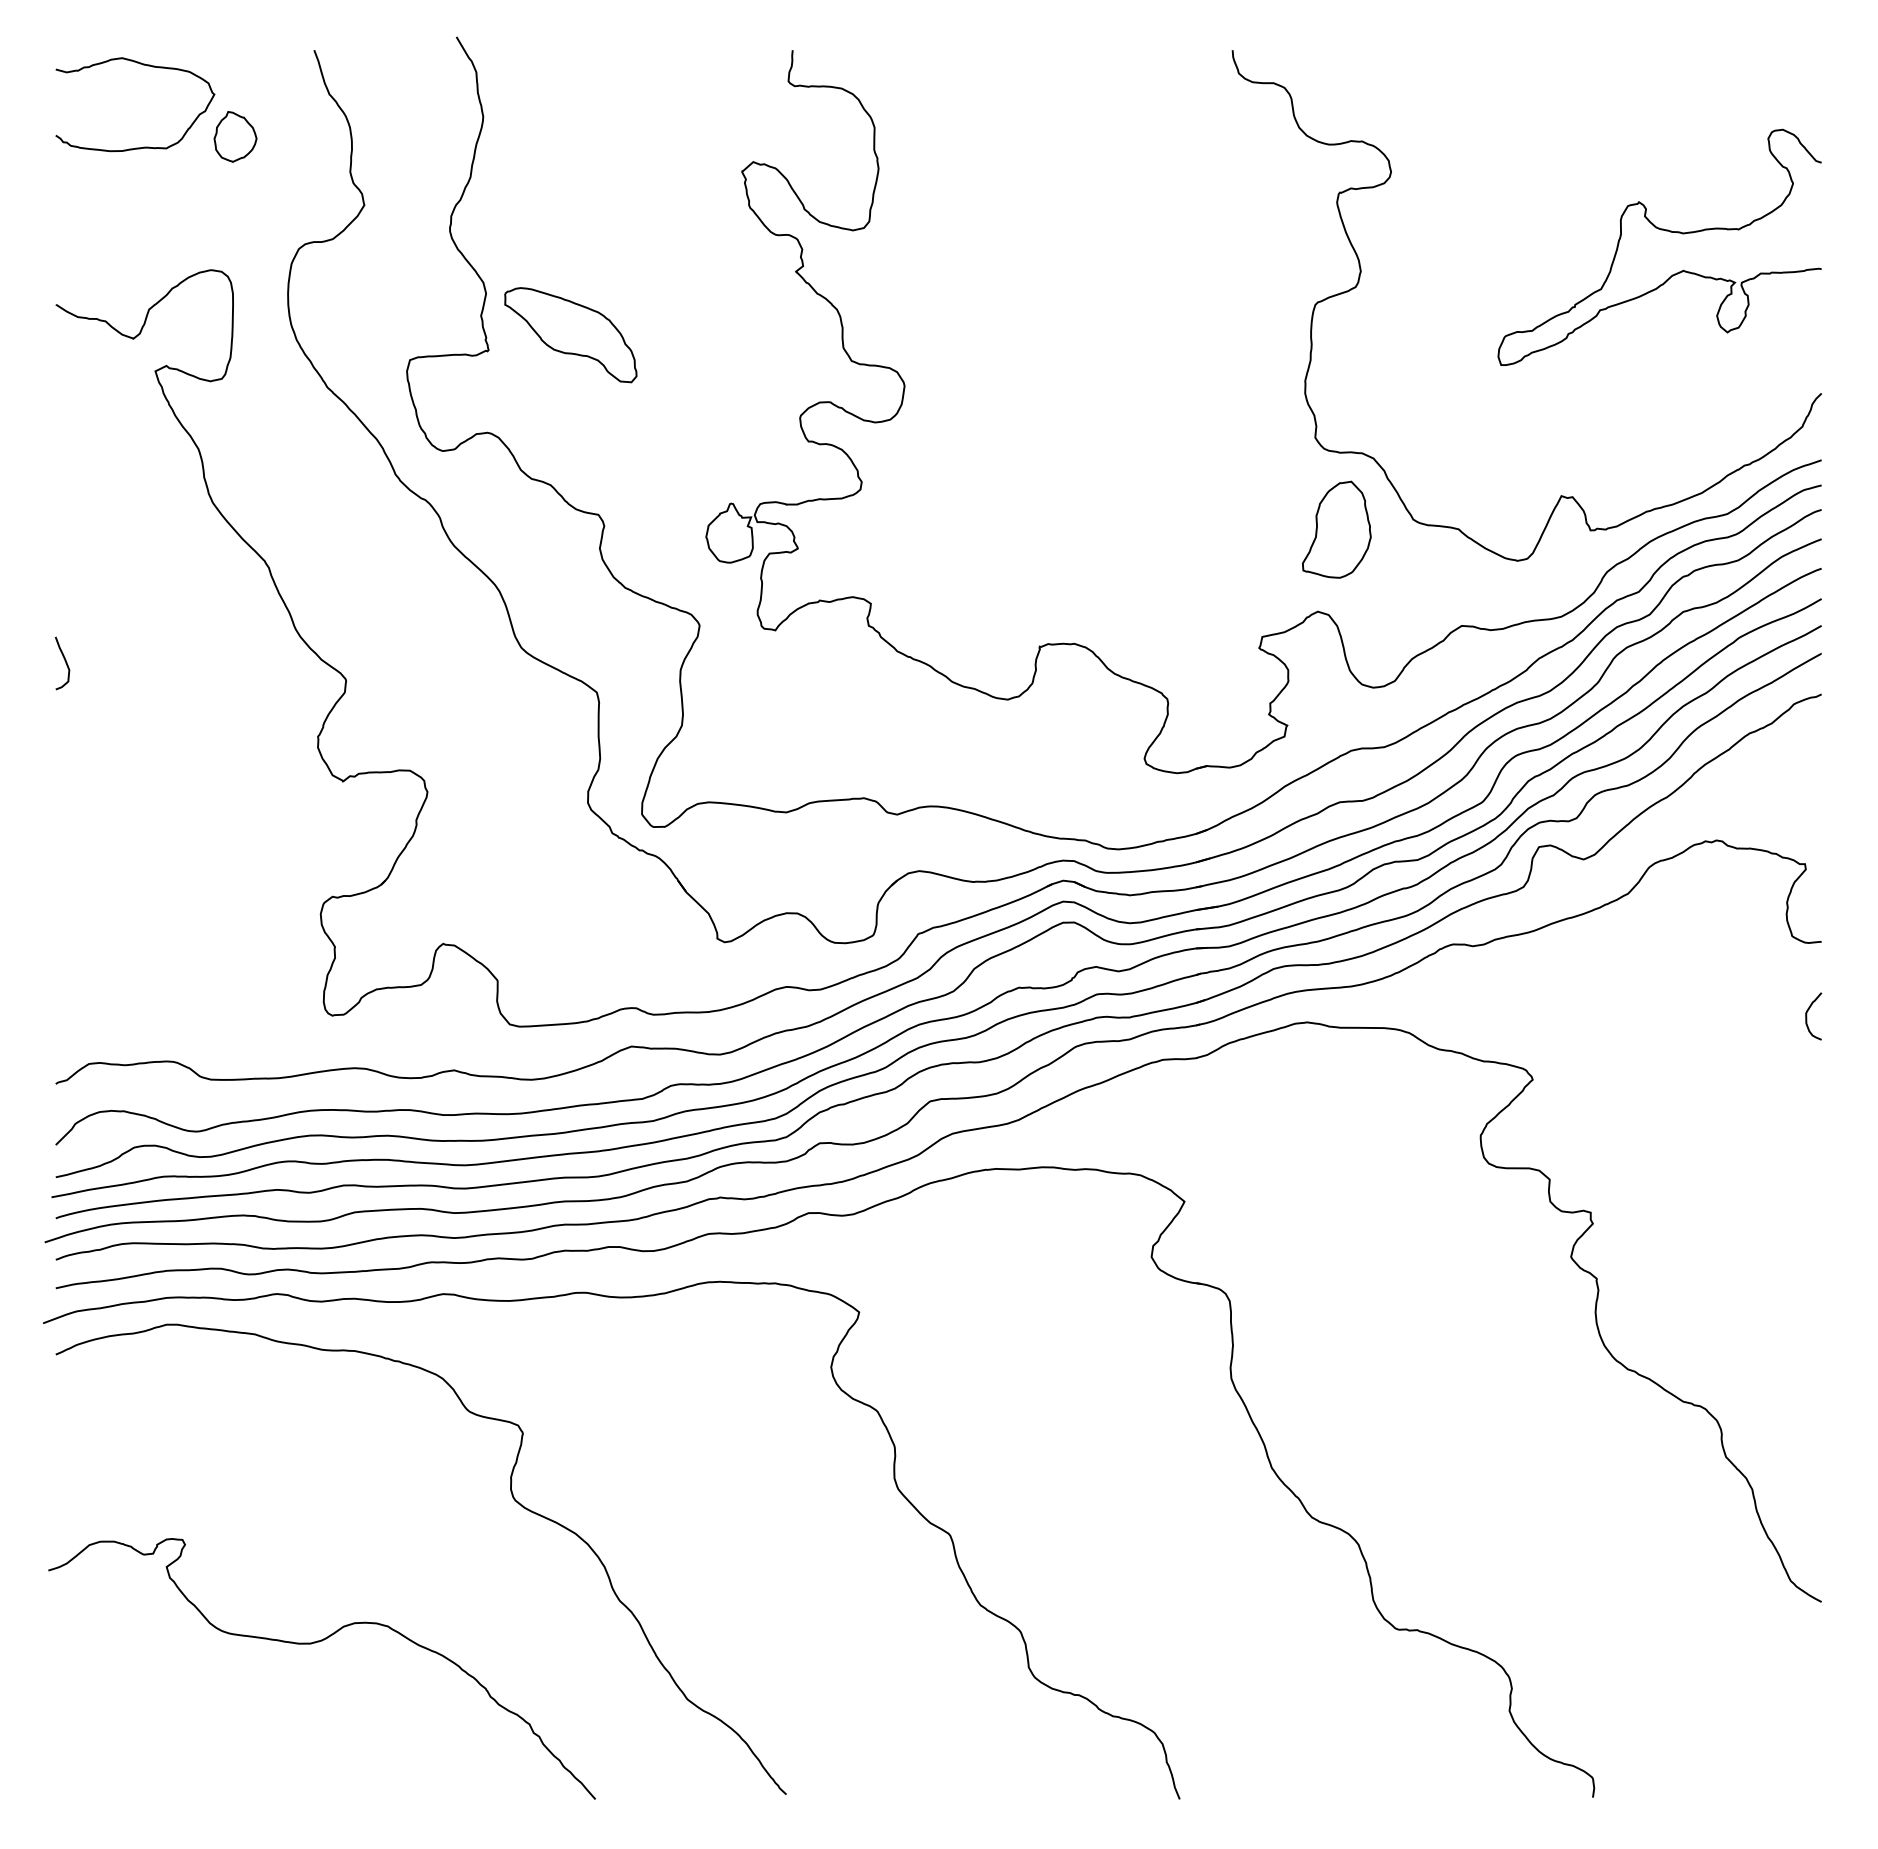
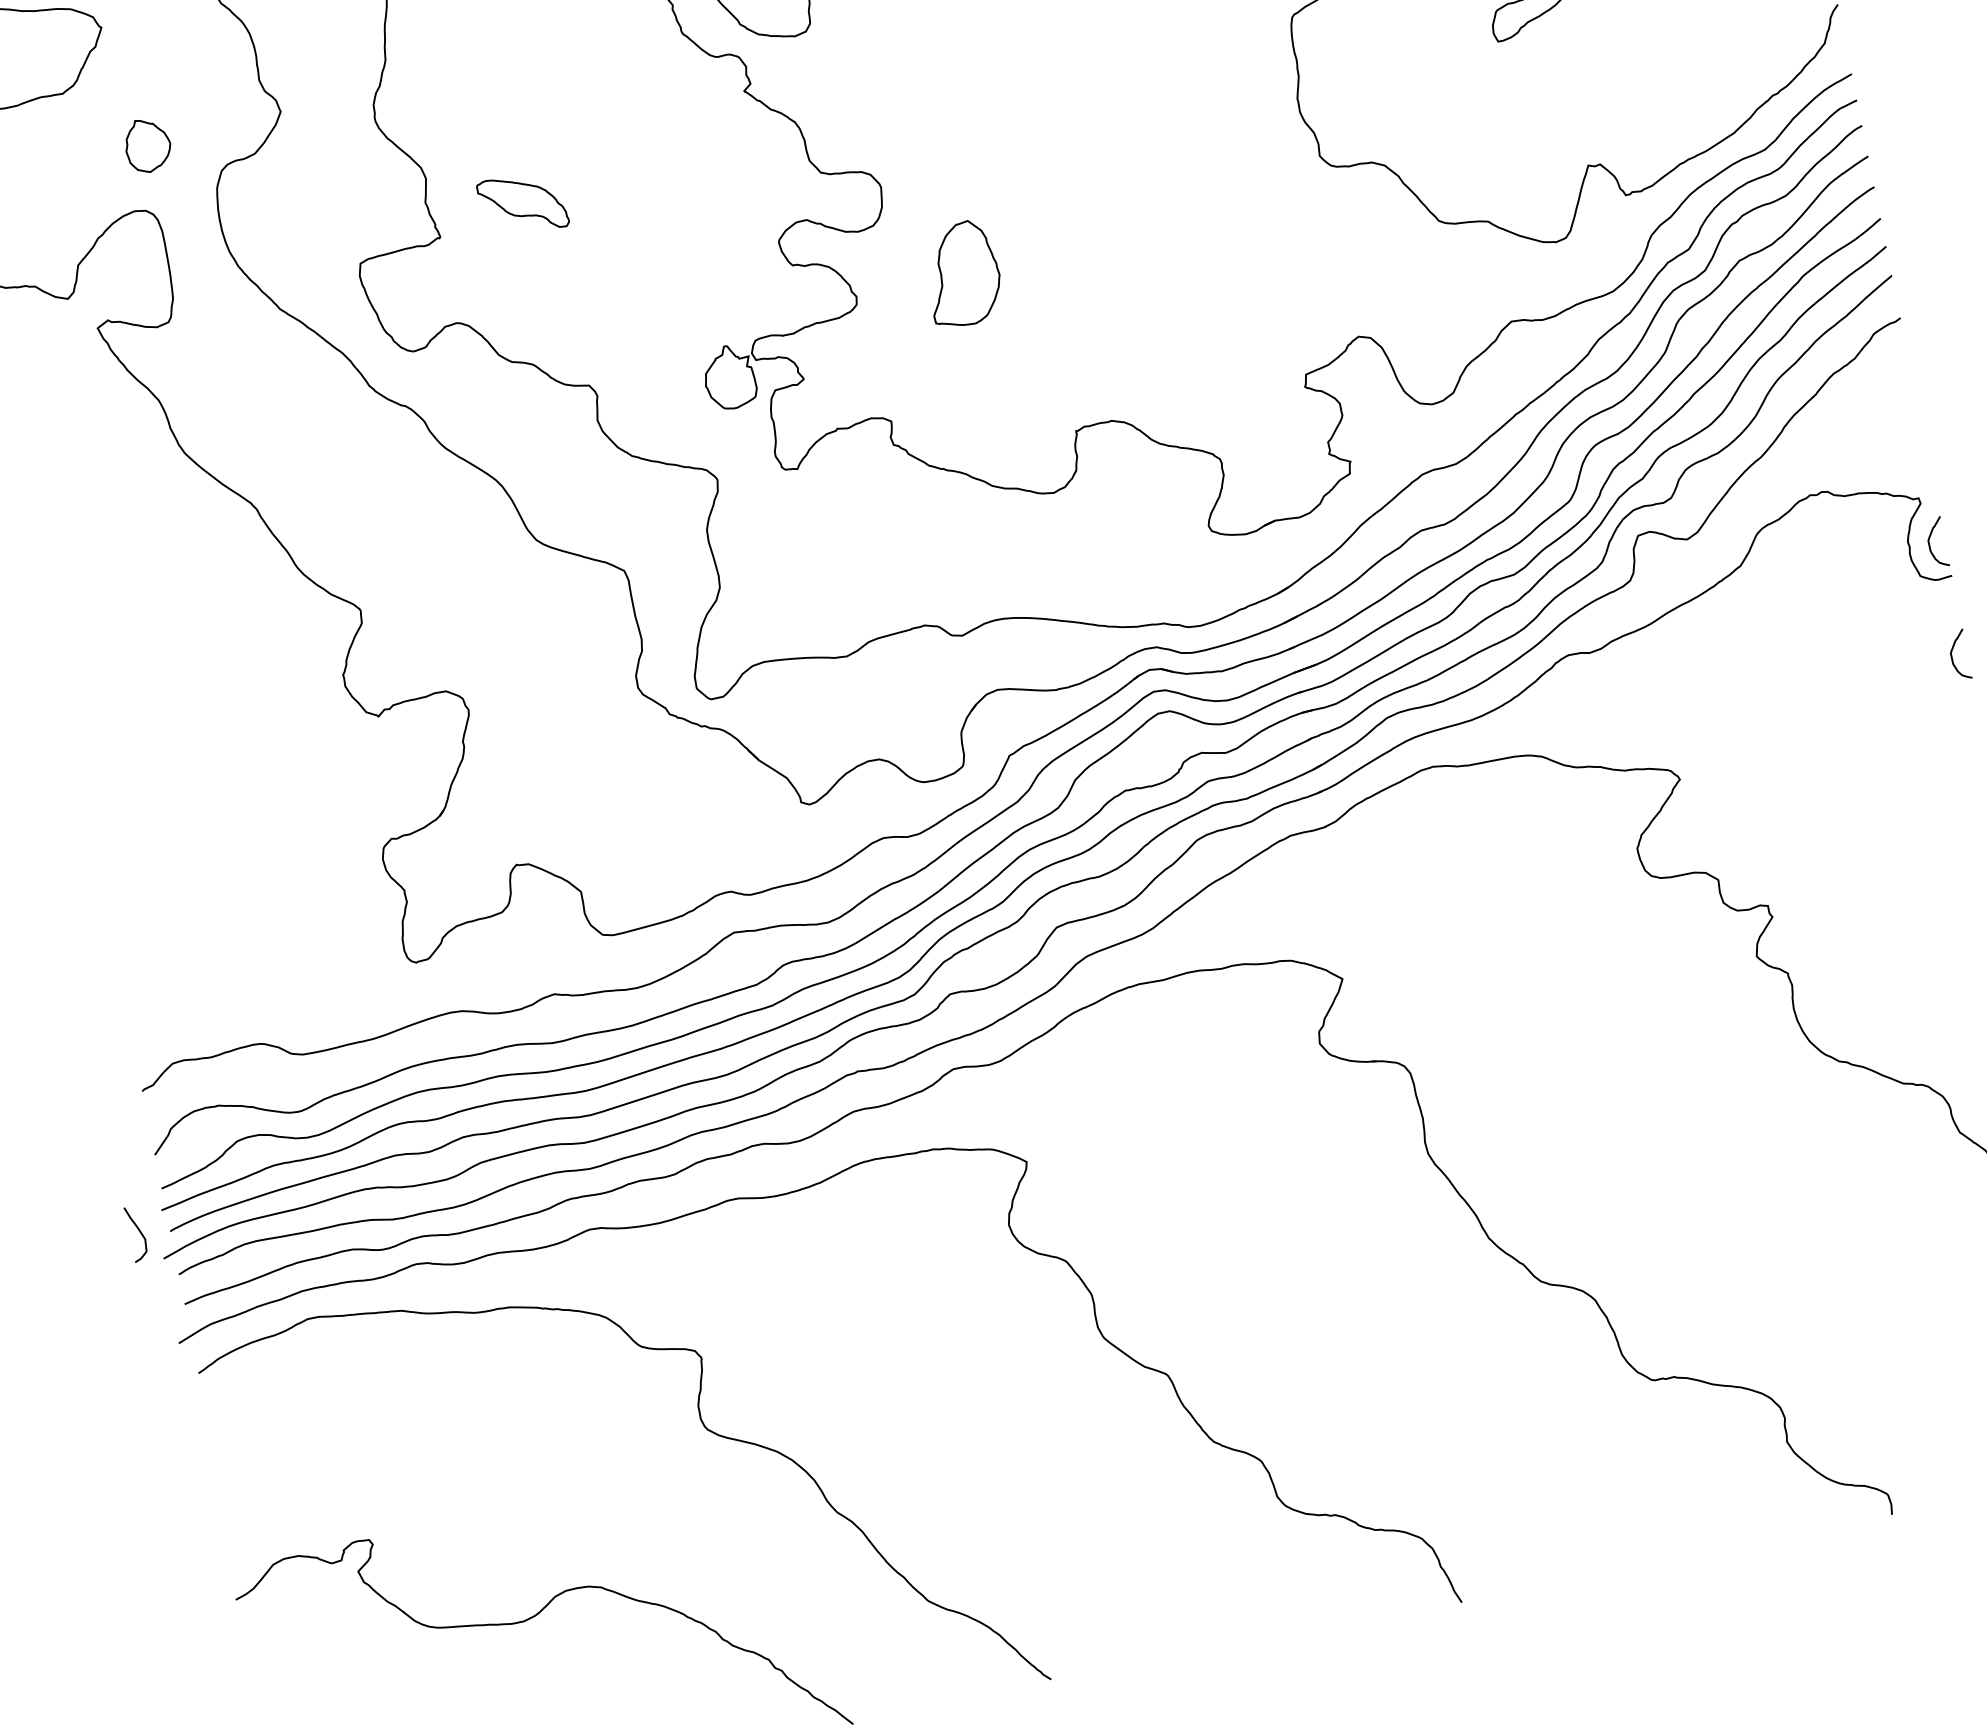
part: (235, 136) -> (147, 145), moved
part: (570, 335) -> (522, 204), size x0.6
part: (1336, 529) -> (962, 273), moved
curve: (65, 663) -> (139, 1233), moved
curve: (1807, 908) -> (1930, 543), added

